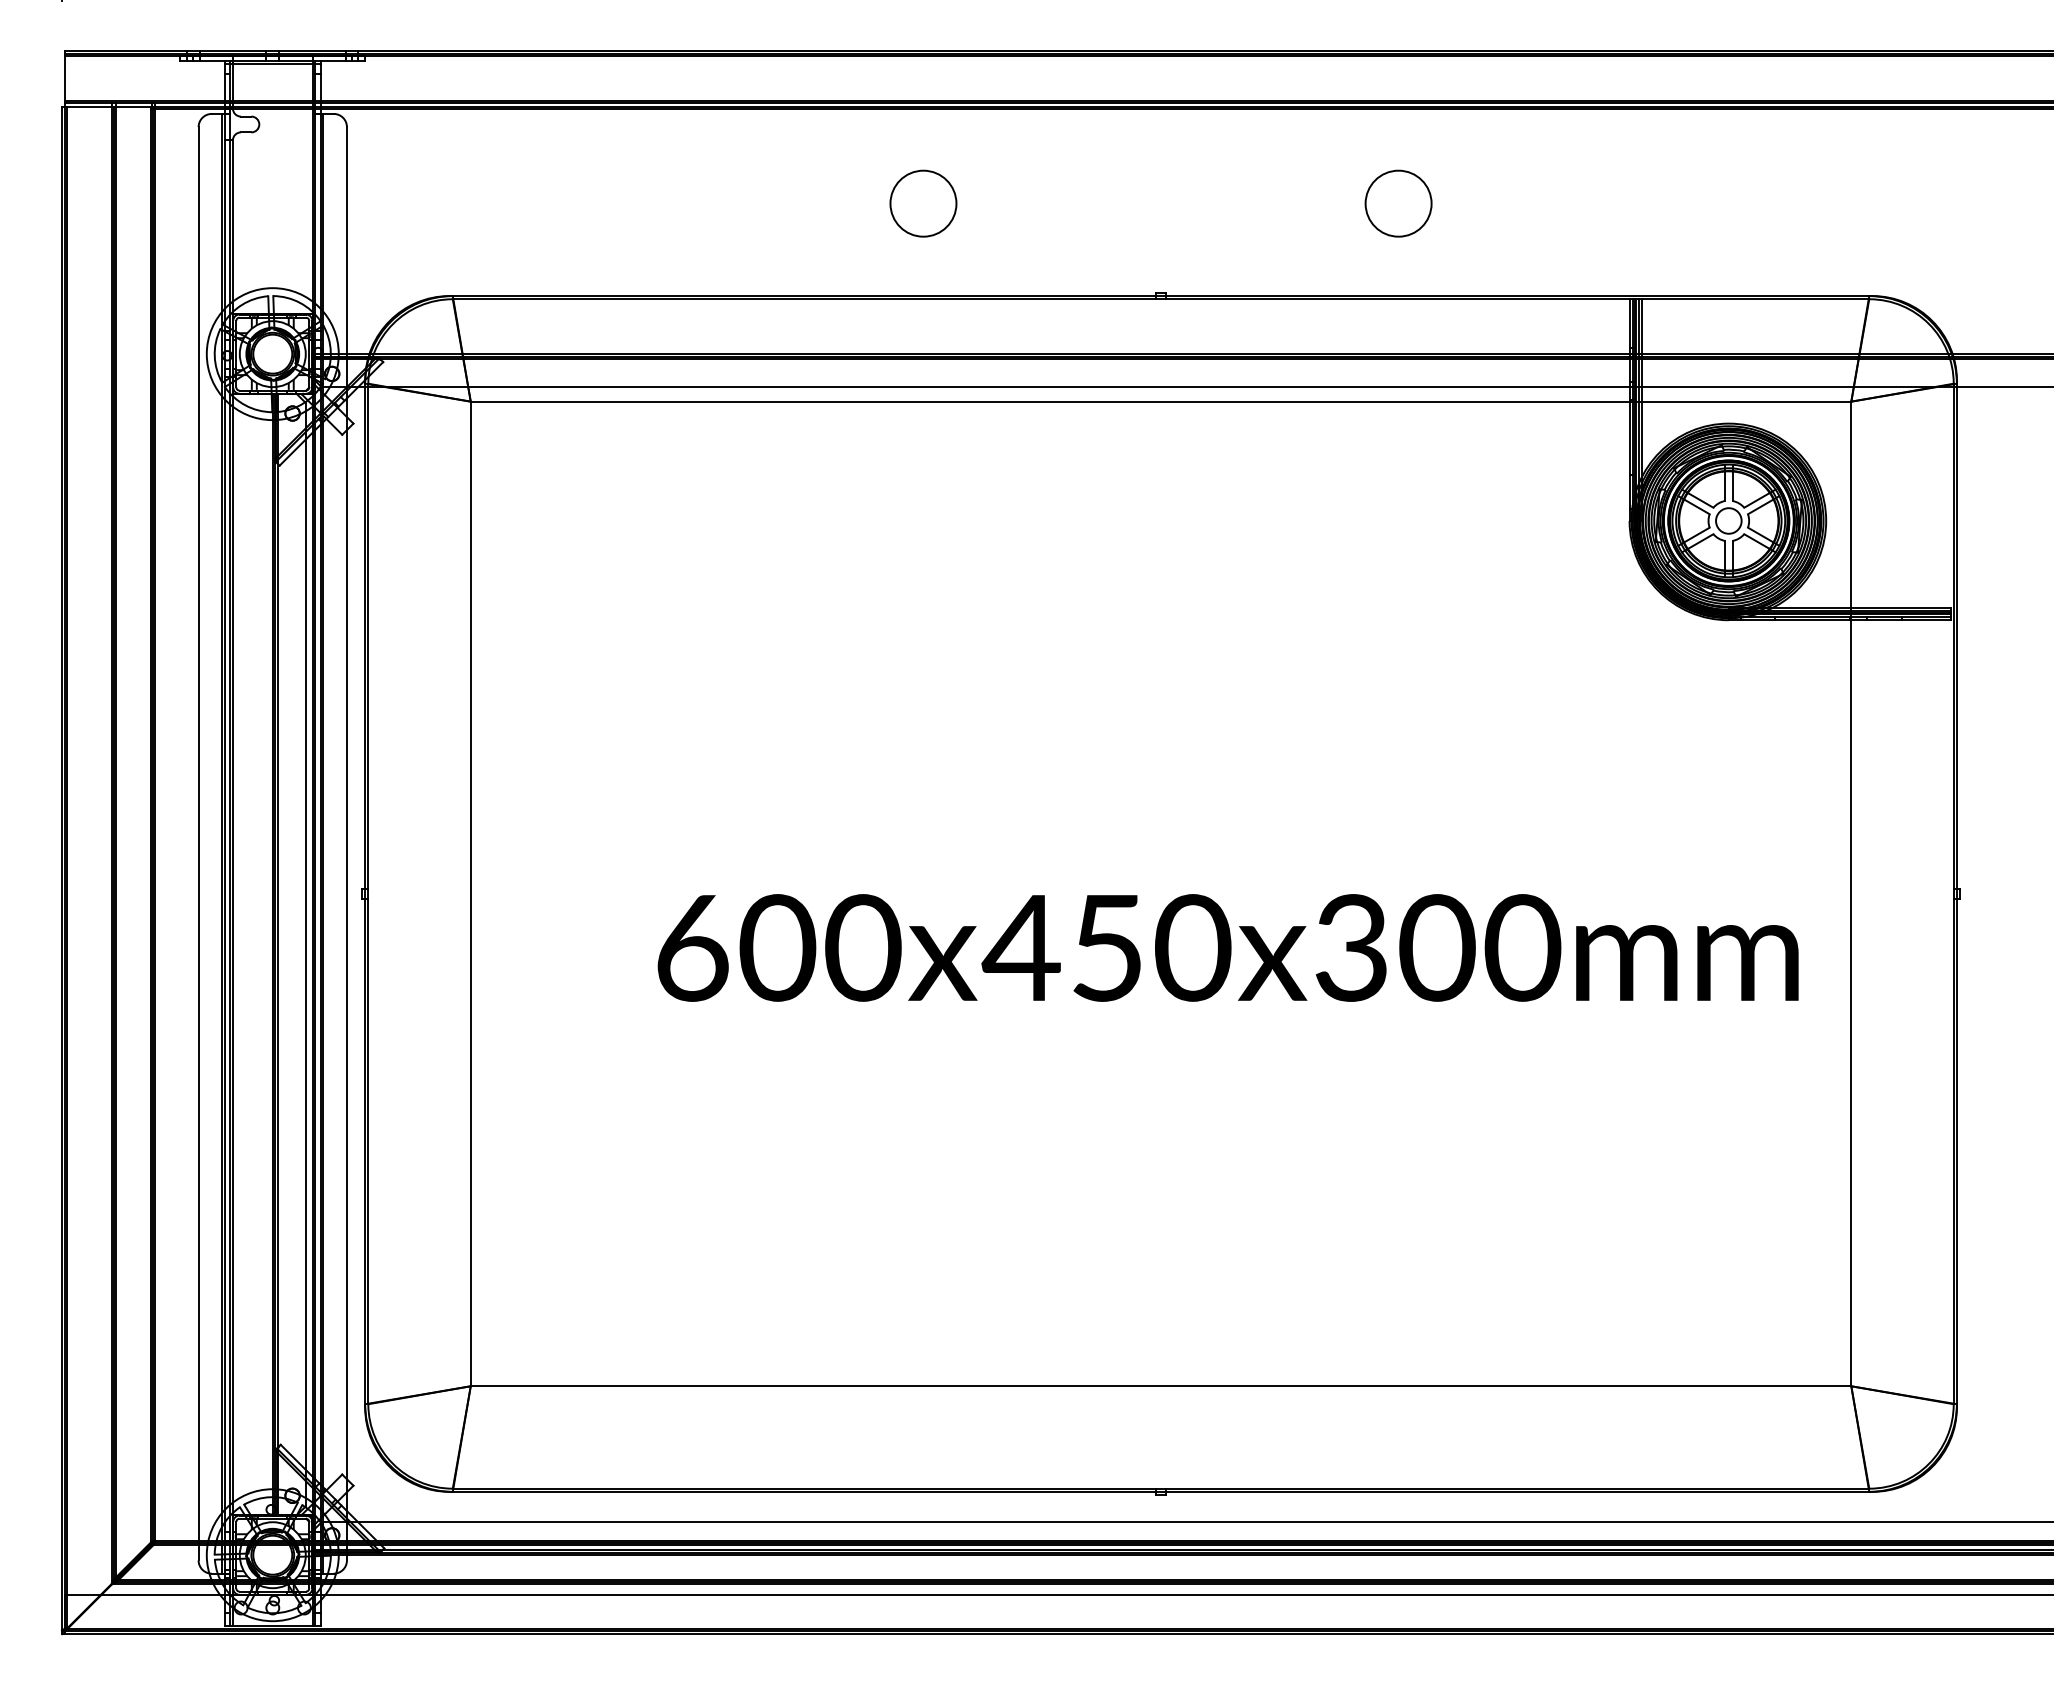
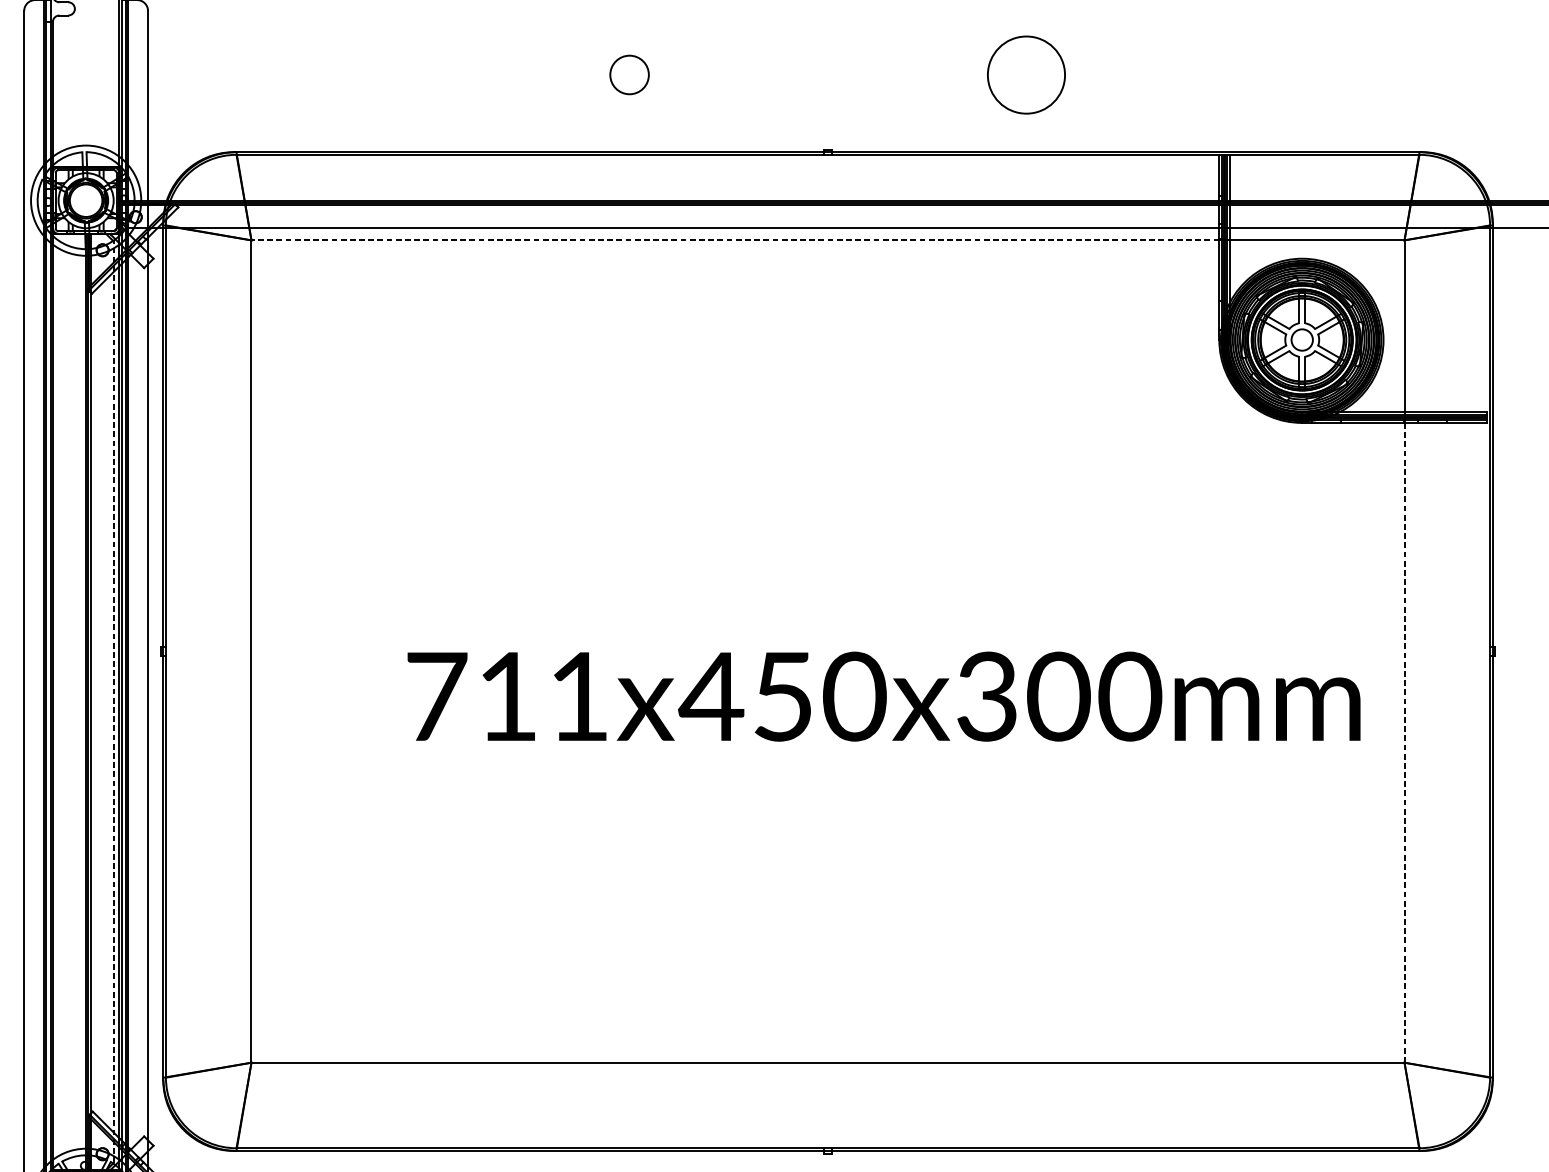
circle: (923, 203) -> (629, 74), size x0.7
circle: (1398, 203) -> (1026, 74), size x1.4
line: (1049, 401) -> (734, 240), solid -> dashed
text: (779, 947) -> (509, 696), 600x450x300mm -> 711x450x300mm
line: (305, 954) -> (113, 702), solid -> dashed
line: (1851, 1002) -> (1404, 742), solid -> dashed

